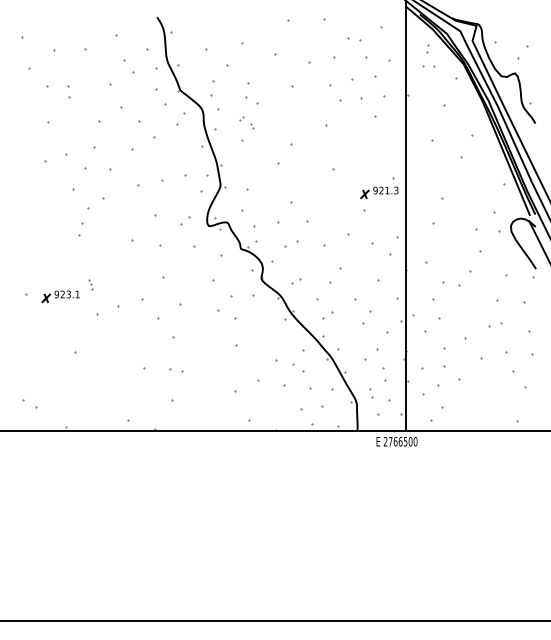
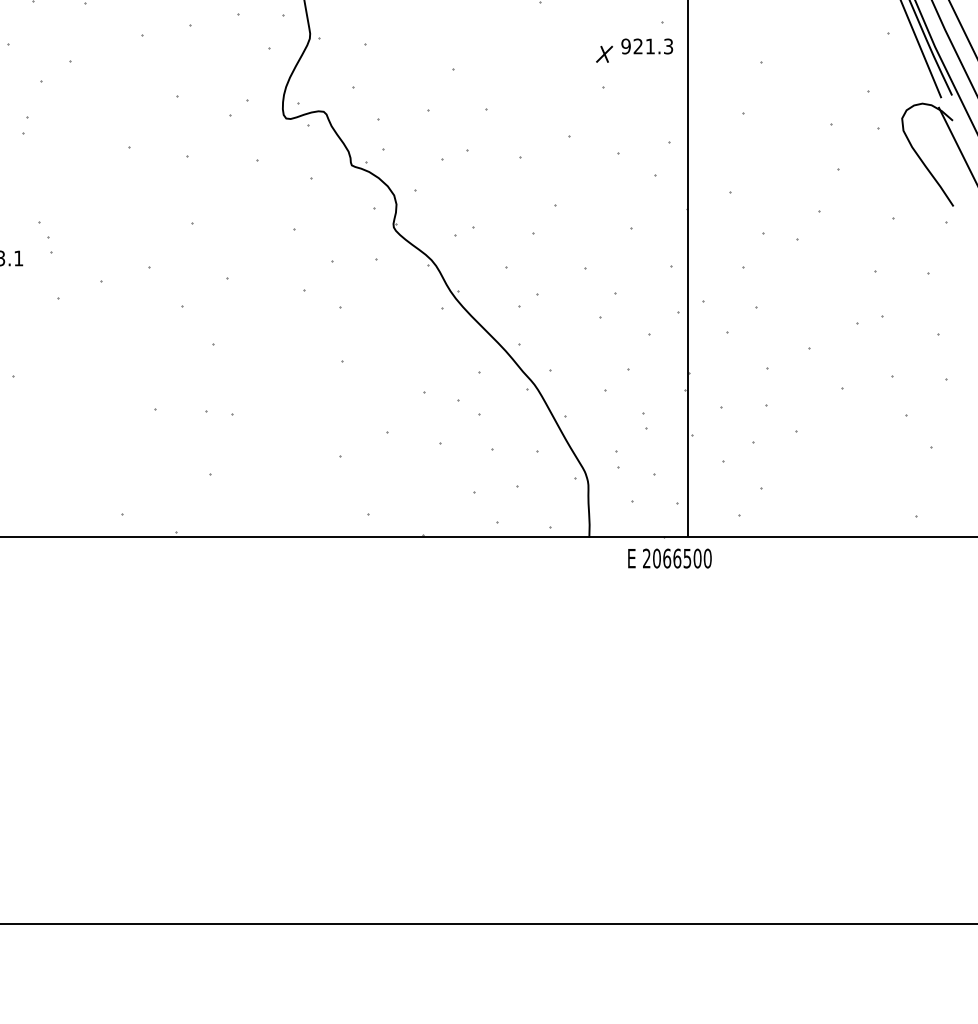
part: (81, 229) -> (26, 125), size x0.62
part: (90, 284) -> (44, 238), size x1.67
part: (384, 374) -> (644, 421), size x0.62
text: (390, 441) -> (656, 558), 2766500 -> 2066500

